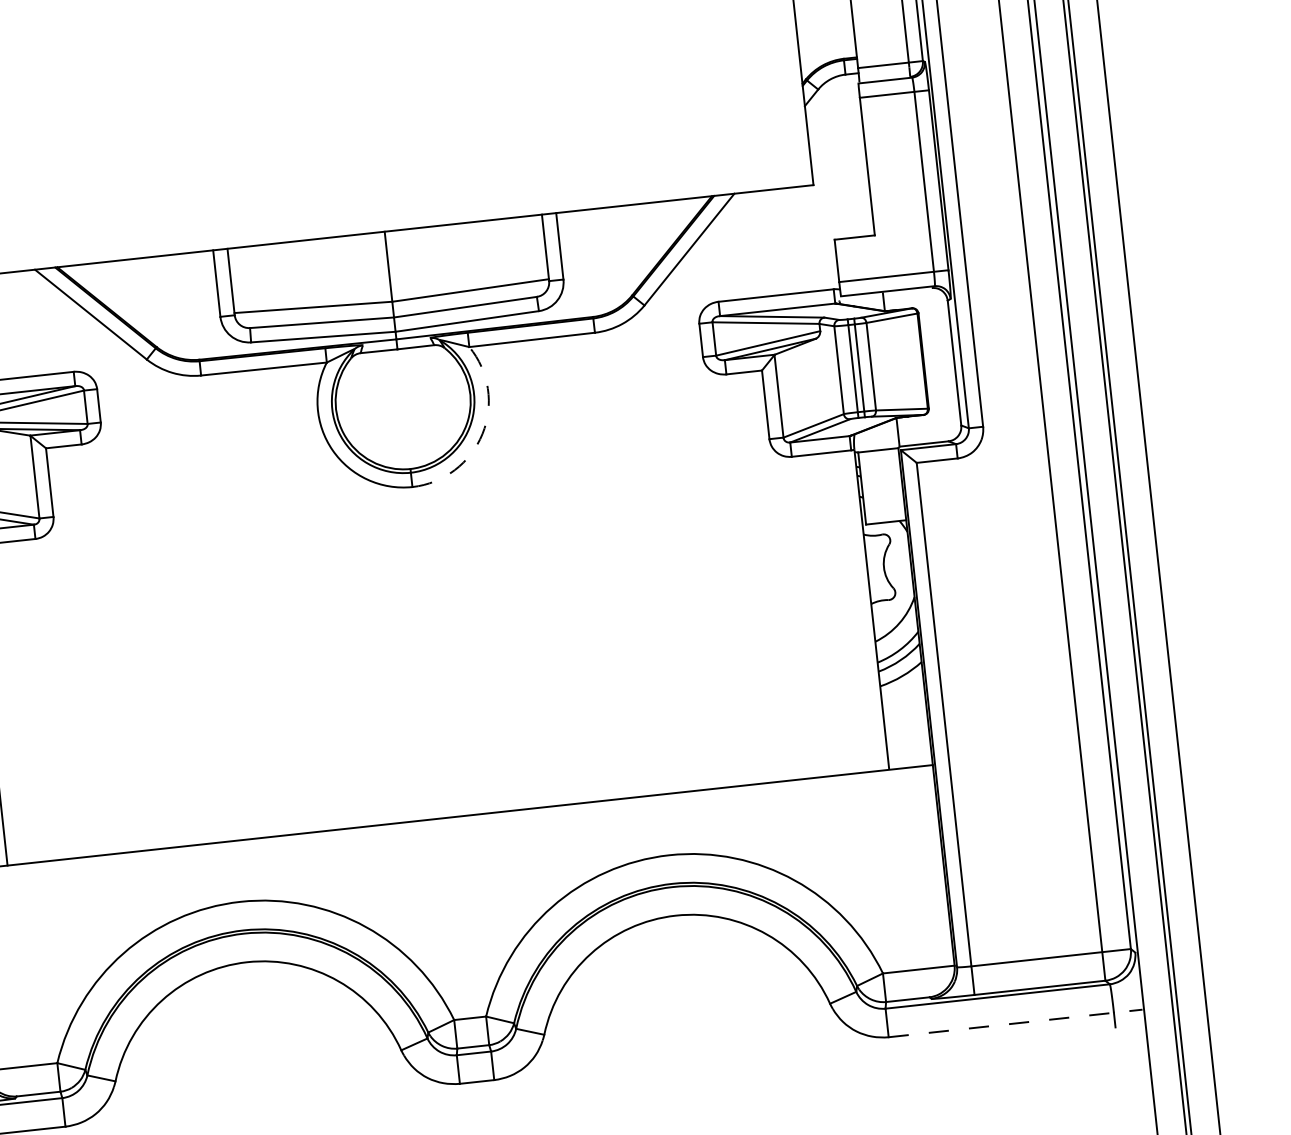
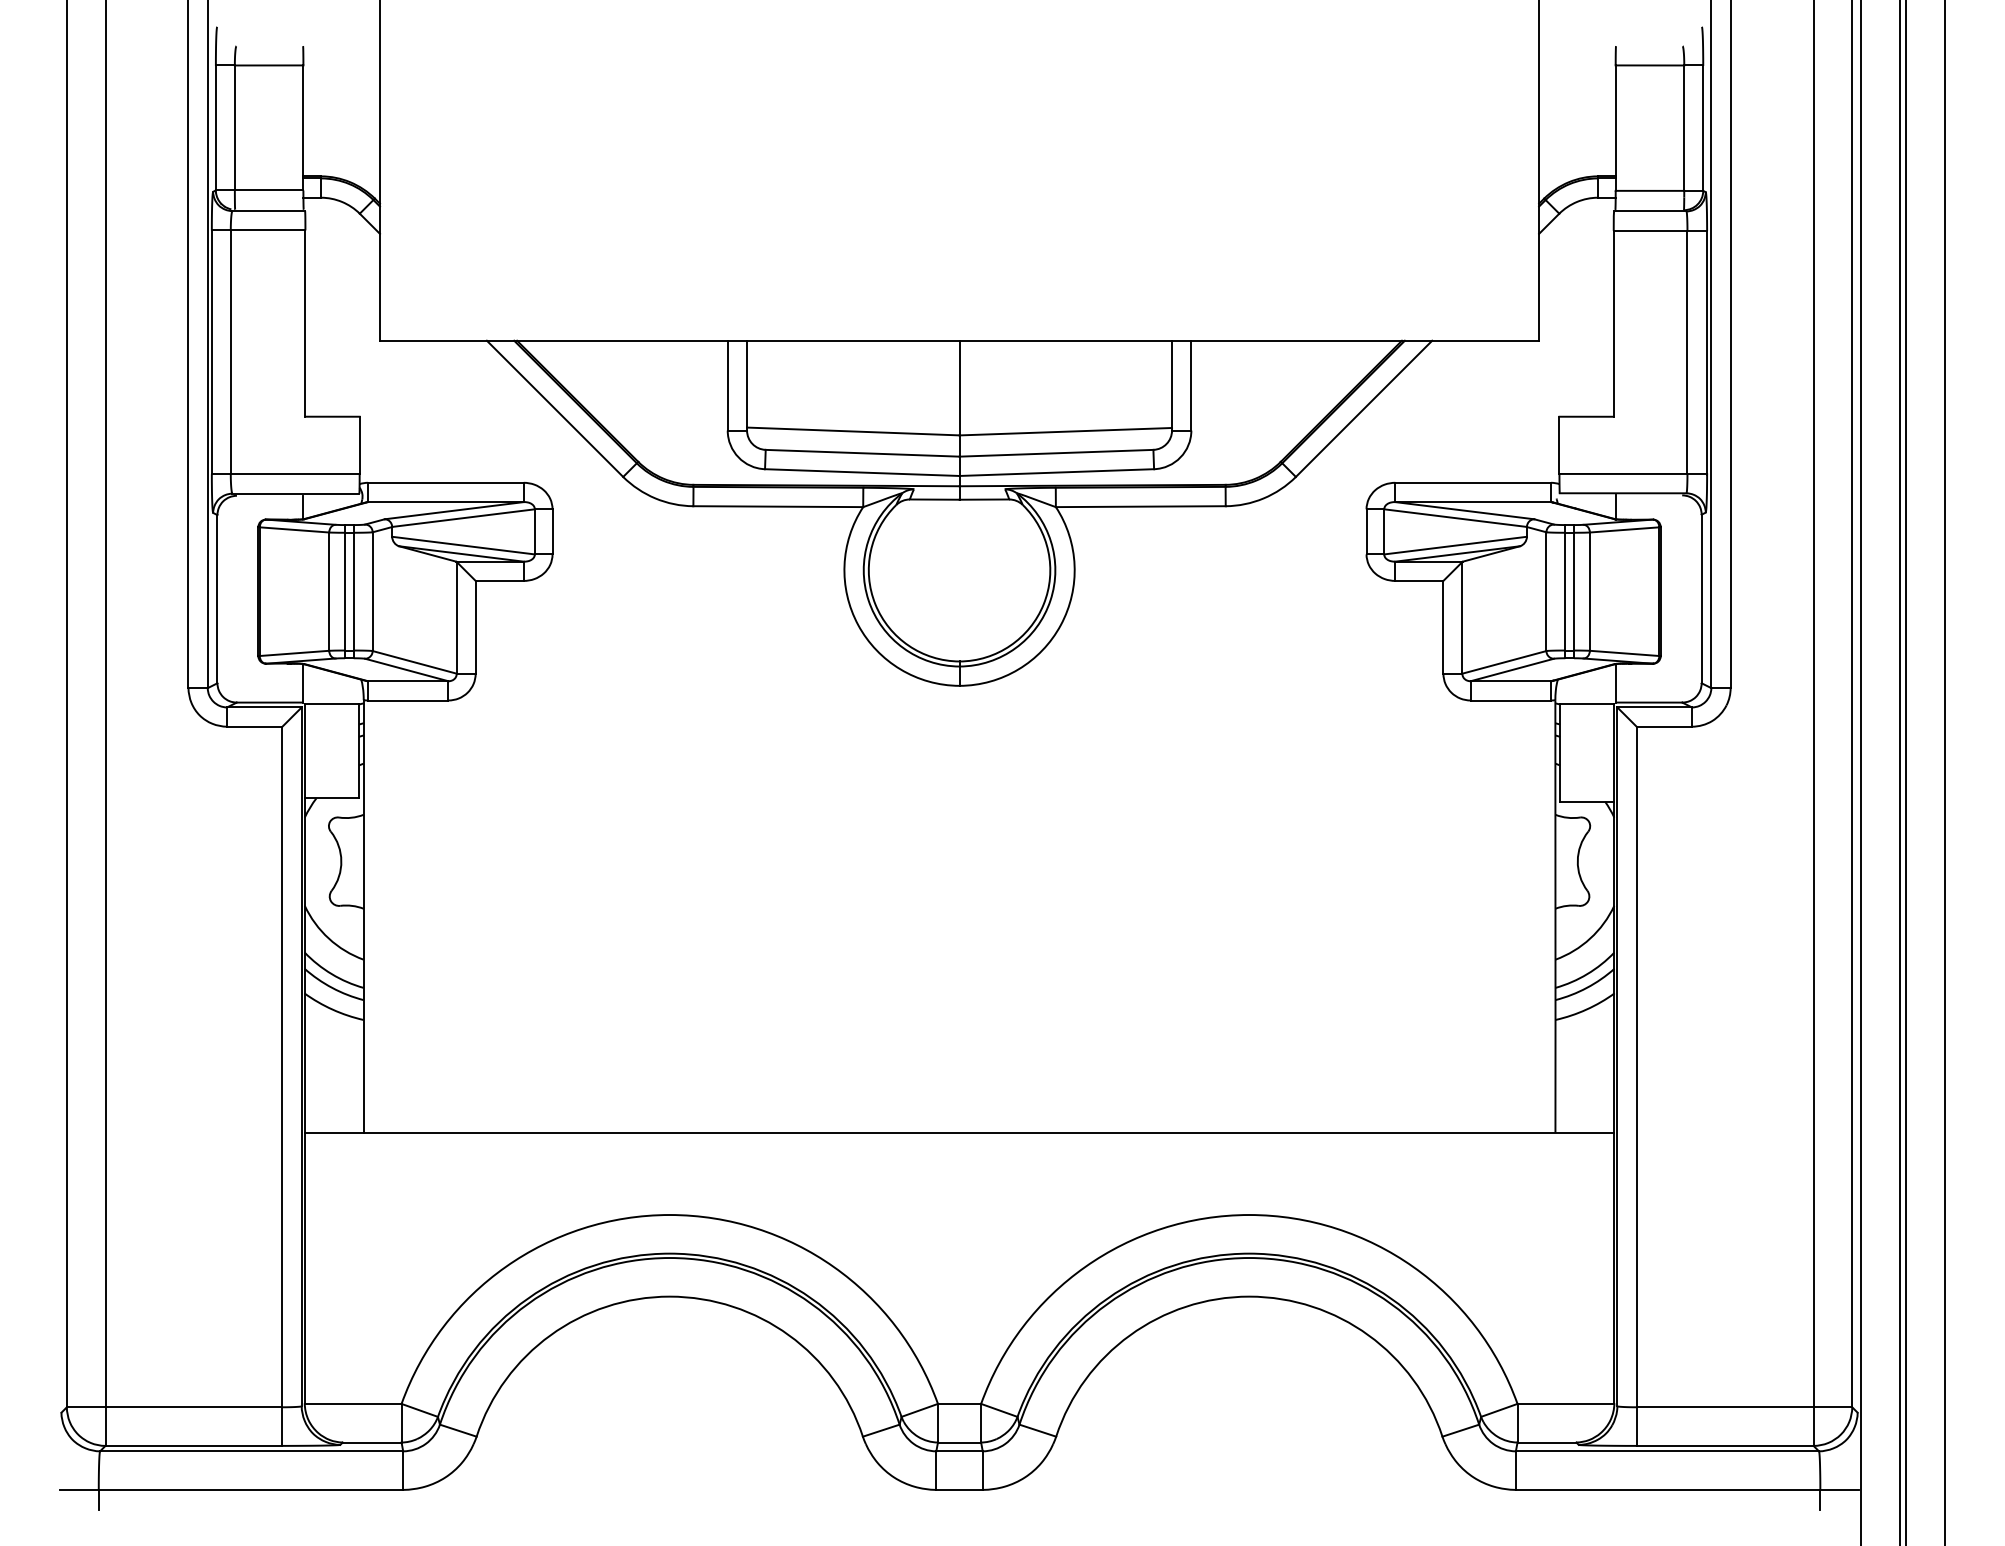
arc: (482, 434) -> (1060, 625), dashed -> solid
line: (1015, 1023) -> (1687, 1489), dashed -> solid

